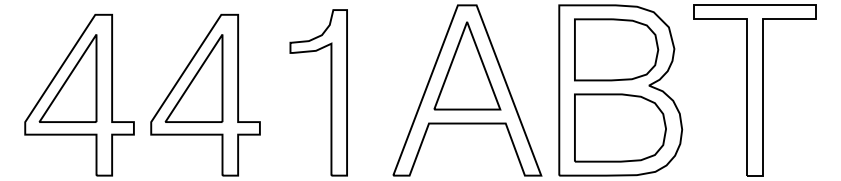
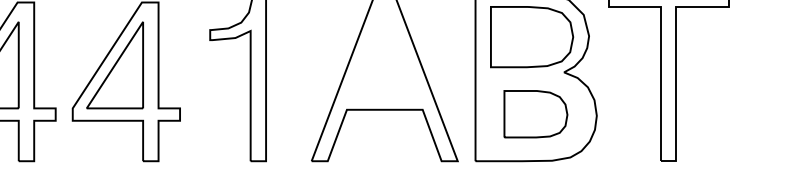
part: (467, 65) -> (384, 52), removed
part: (620, 127) -> (535, 113), size x0.7

